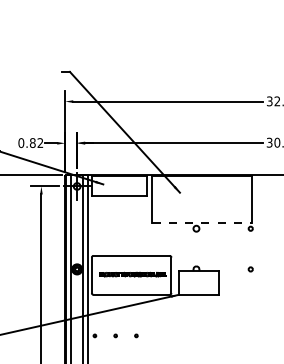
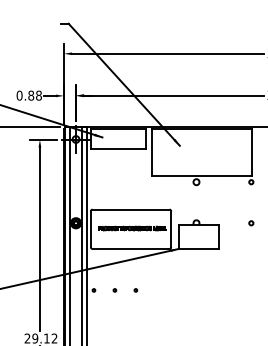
text: (40, 143) -> (38, 96), 0.82 -> 0.88
line: (202, 222) -> (202, 175), dashed -> solid

